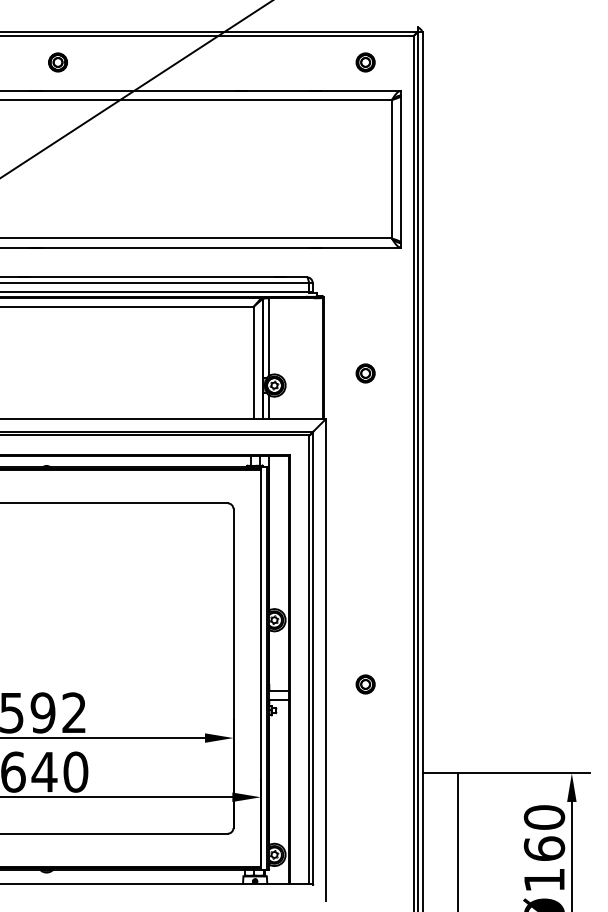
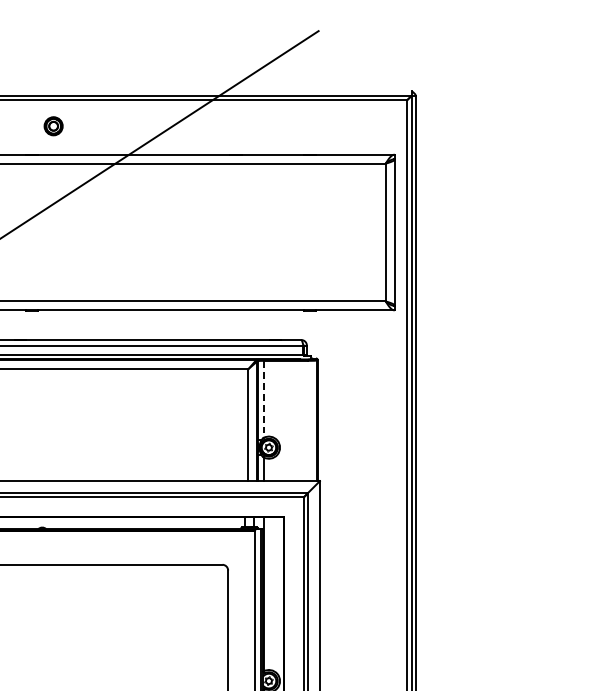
part: (365, 62) -> (359, 126), removed
line: (269, 337) -> (263, 399), solid -> dashed
part: (365, 373) -> (359, 435), removed

